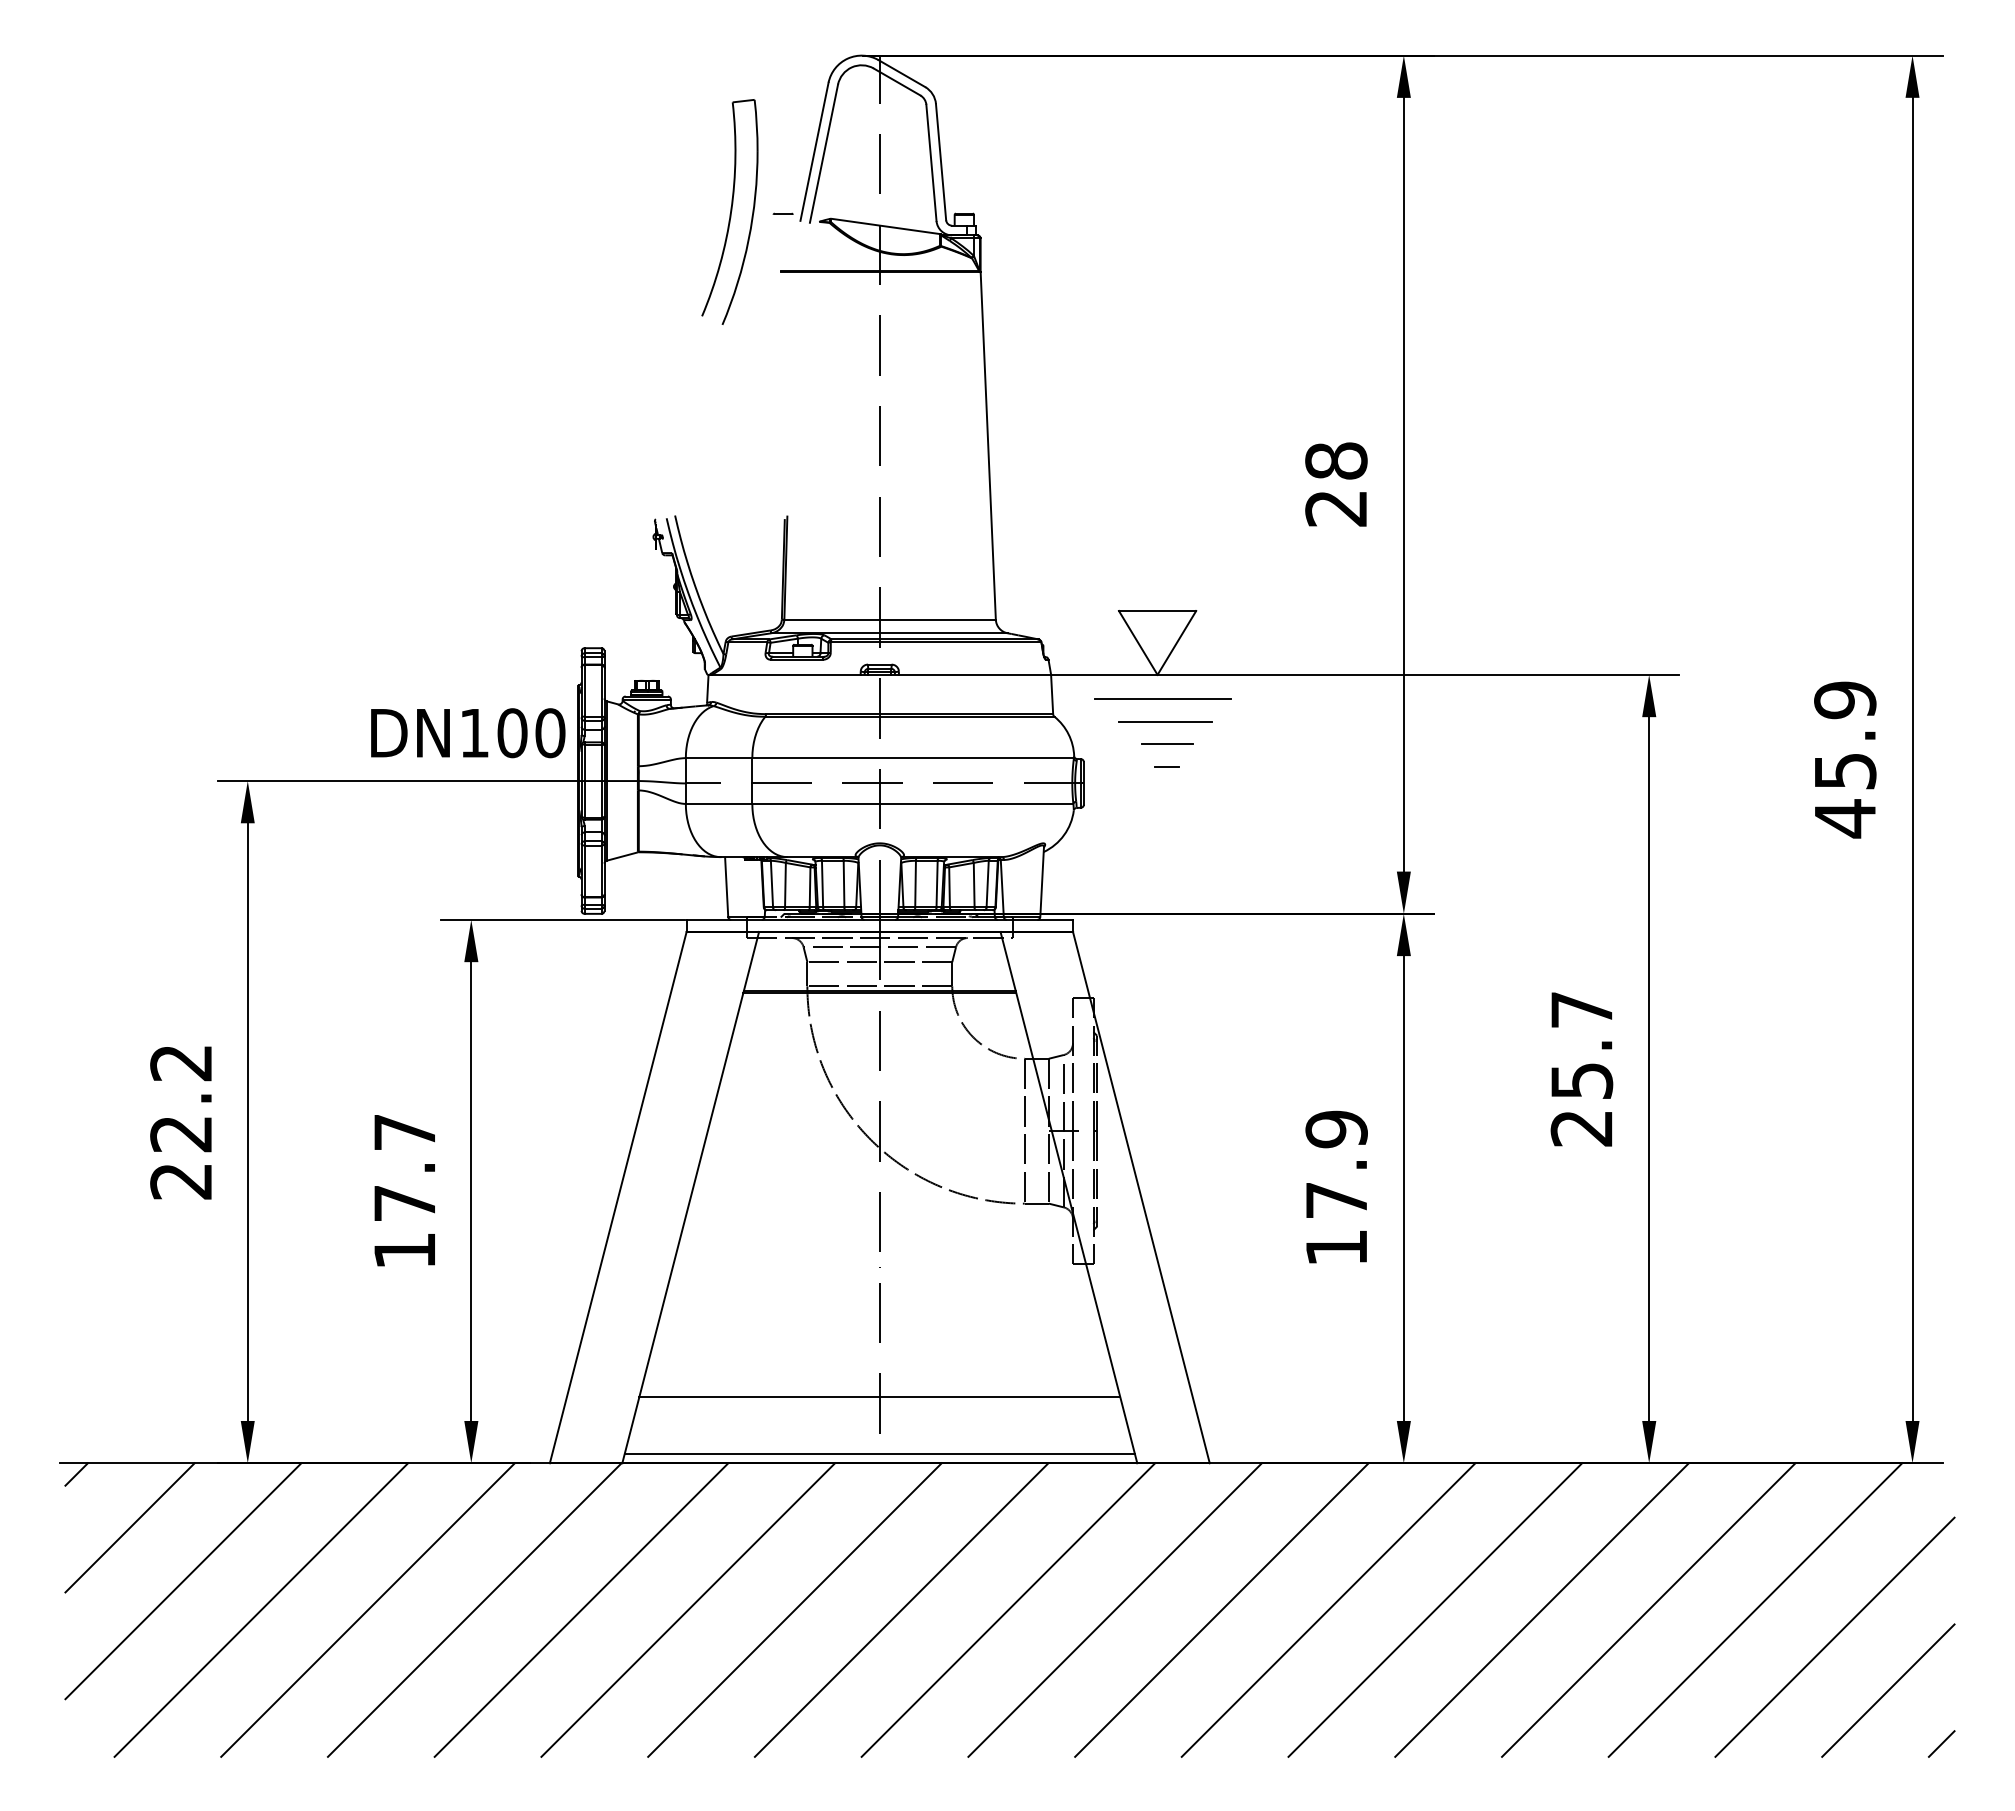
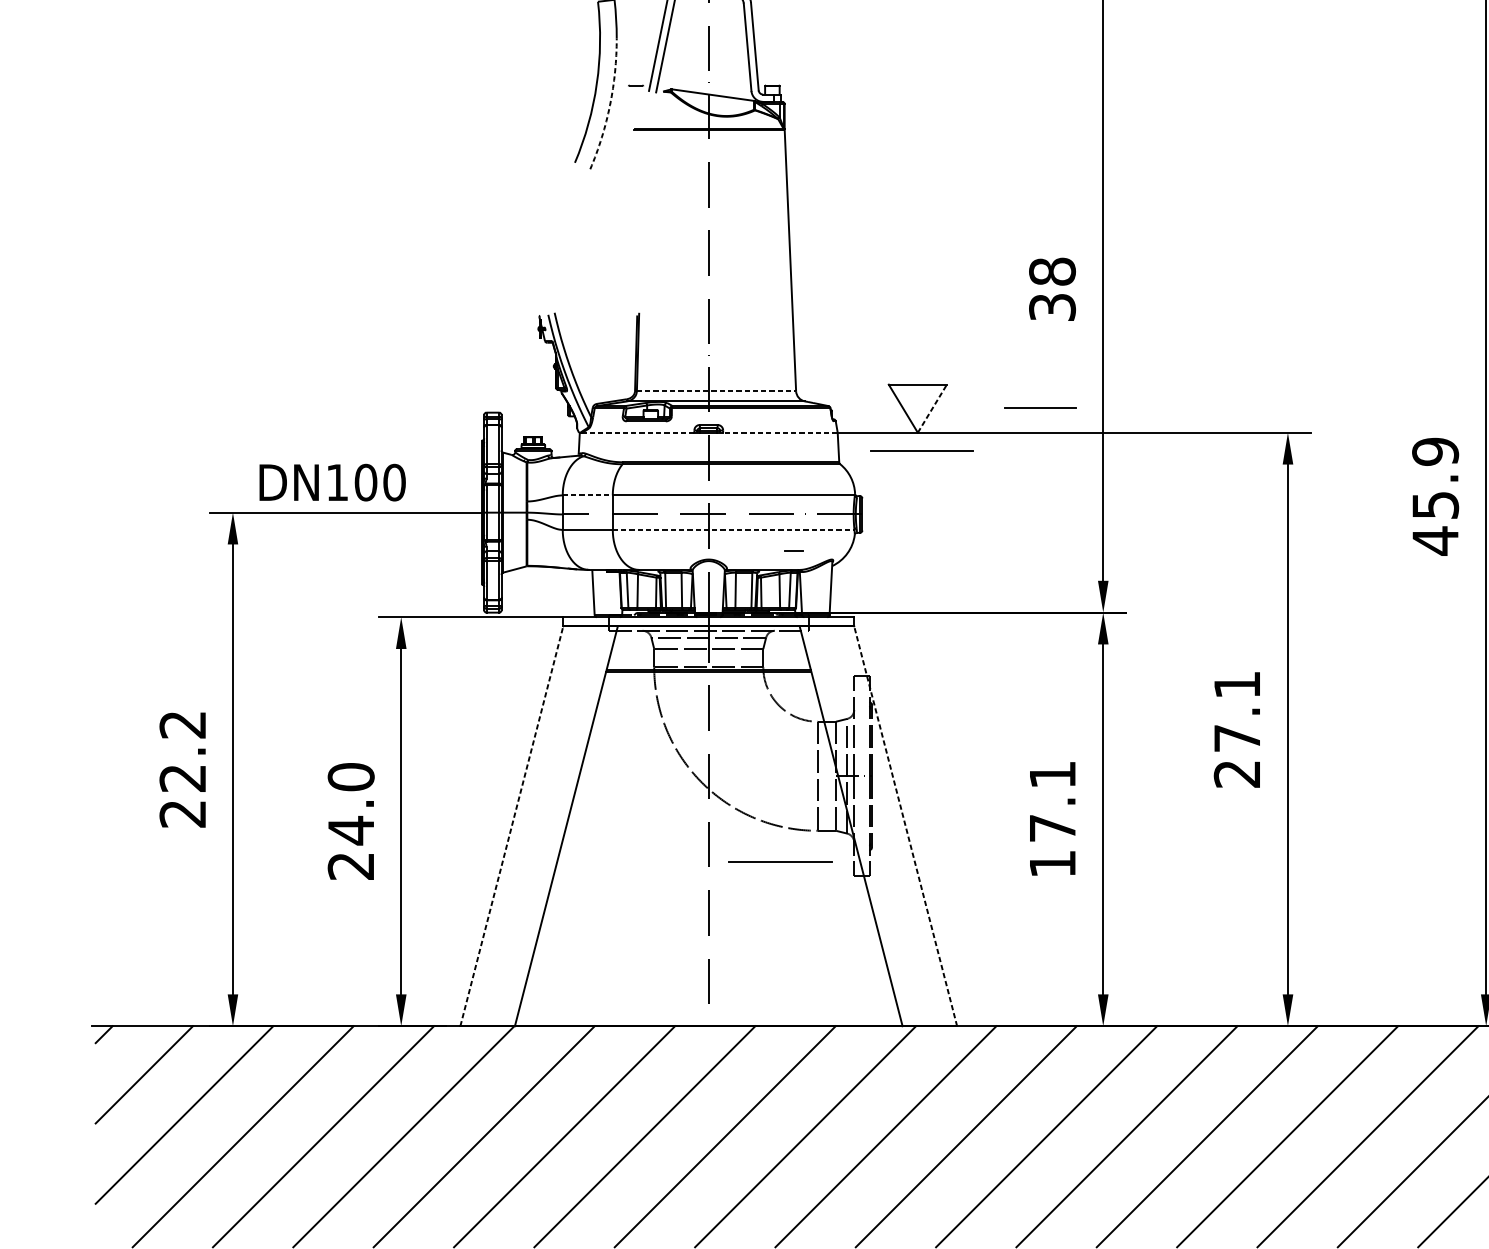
arc: (748, 239) -> (609, 104), solid -> dashed
text: (1336, 508) -> (1052, 307), 28 -> 38
line: (890, 619) -> (716, 391), solid -> dashed
line: (1177, 642) -> (932, 408), solid -> dashed
line: (785, 674) -> (637, 432), solid -> dashed
line: (974, 674) -> (780, 432), solid -> dashed
line: (1165, 721) -> (1040, 407), moved
text: (468, 733) -> (332, 482), moved
line: (1166, 744) -> (924, 485), removed
line: (719, 758) -> (588, 495), solid -> dashed
line: (1166, 766) -> (793, 550), moved
line: (912, 803) -> (733, 529), solid -> dashed
text: (1582, 1045) -> (1237, 711), 25.7 -> 27.1
text: (1336, 1129) -> (1052, 774), 17.9 -> 17.1
text: (404, 1190) -> (350, 820), 17.7 -> 24.0
line: (618, 1197) -> (512, 826), solid -> dashed
line: (1141, 1197) -> (905, 826), solid -> dashed
line: (974, 1244) -> (780, 861), added
line: (879, 1397) -> (708, 976), removed
line: (879, 1453) -> (708, 1018), removed

